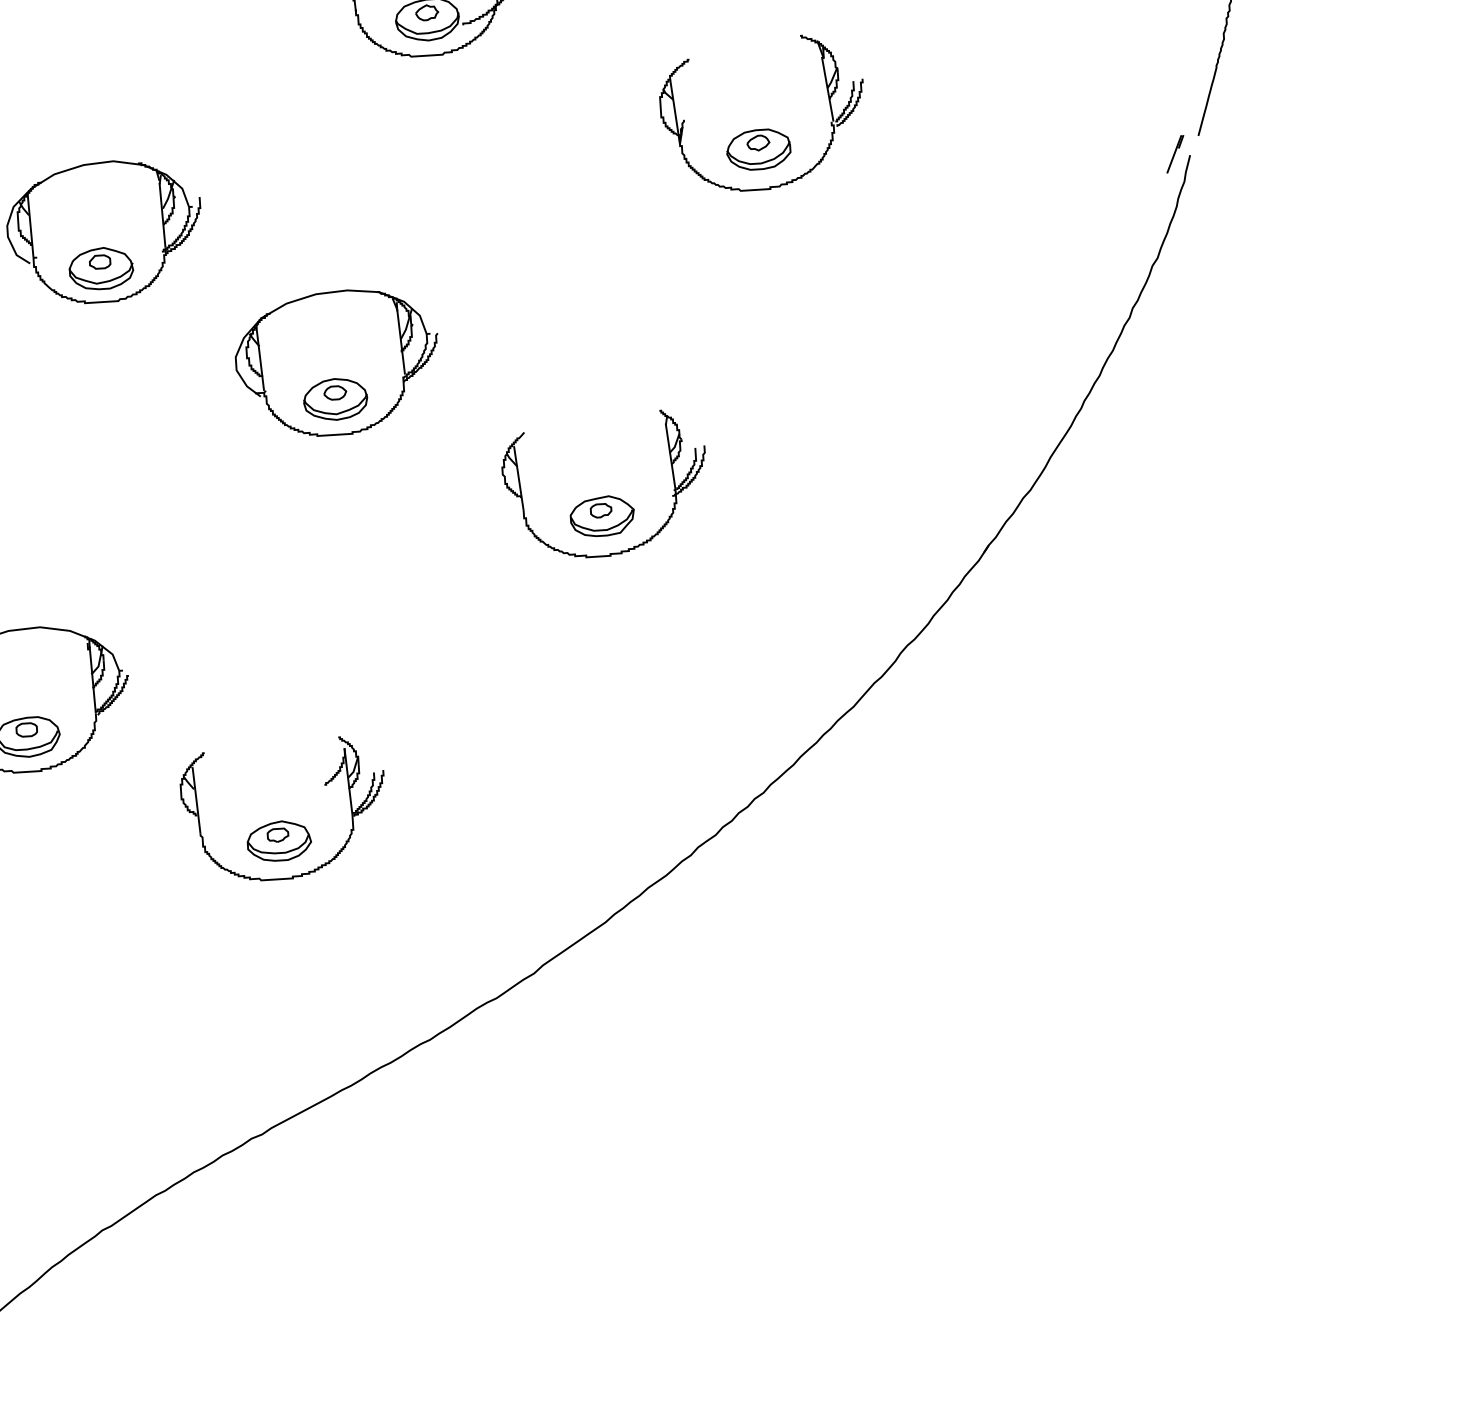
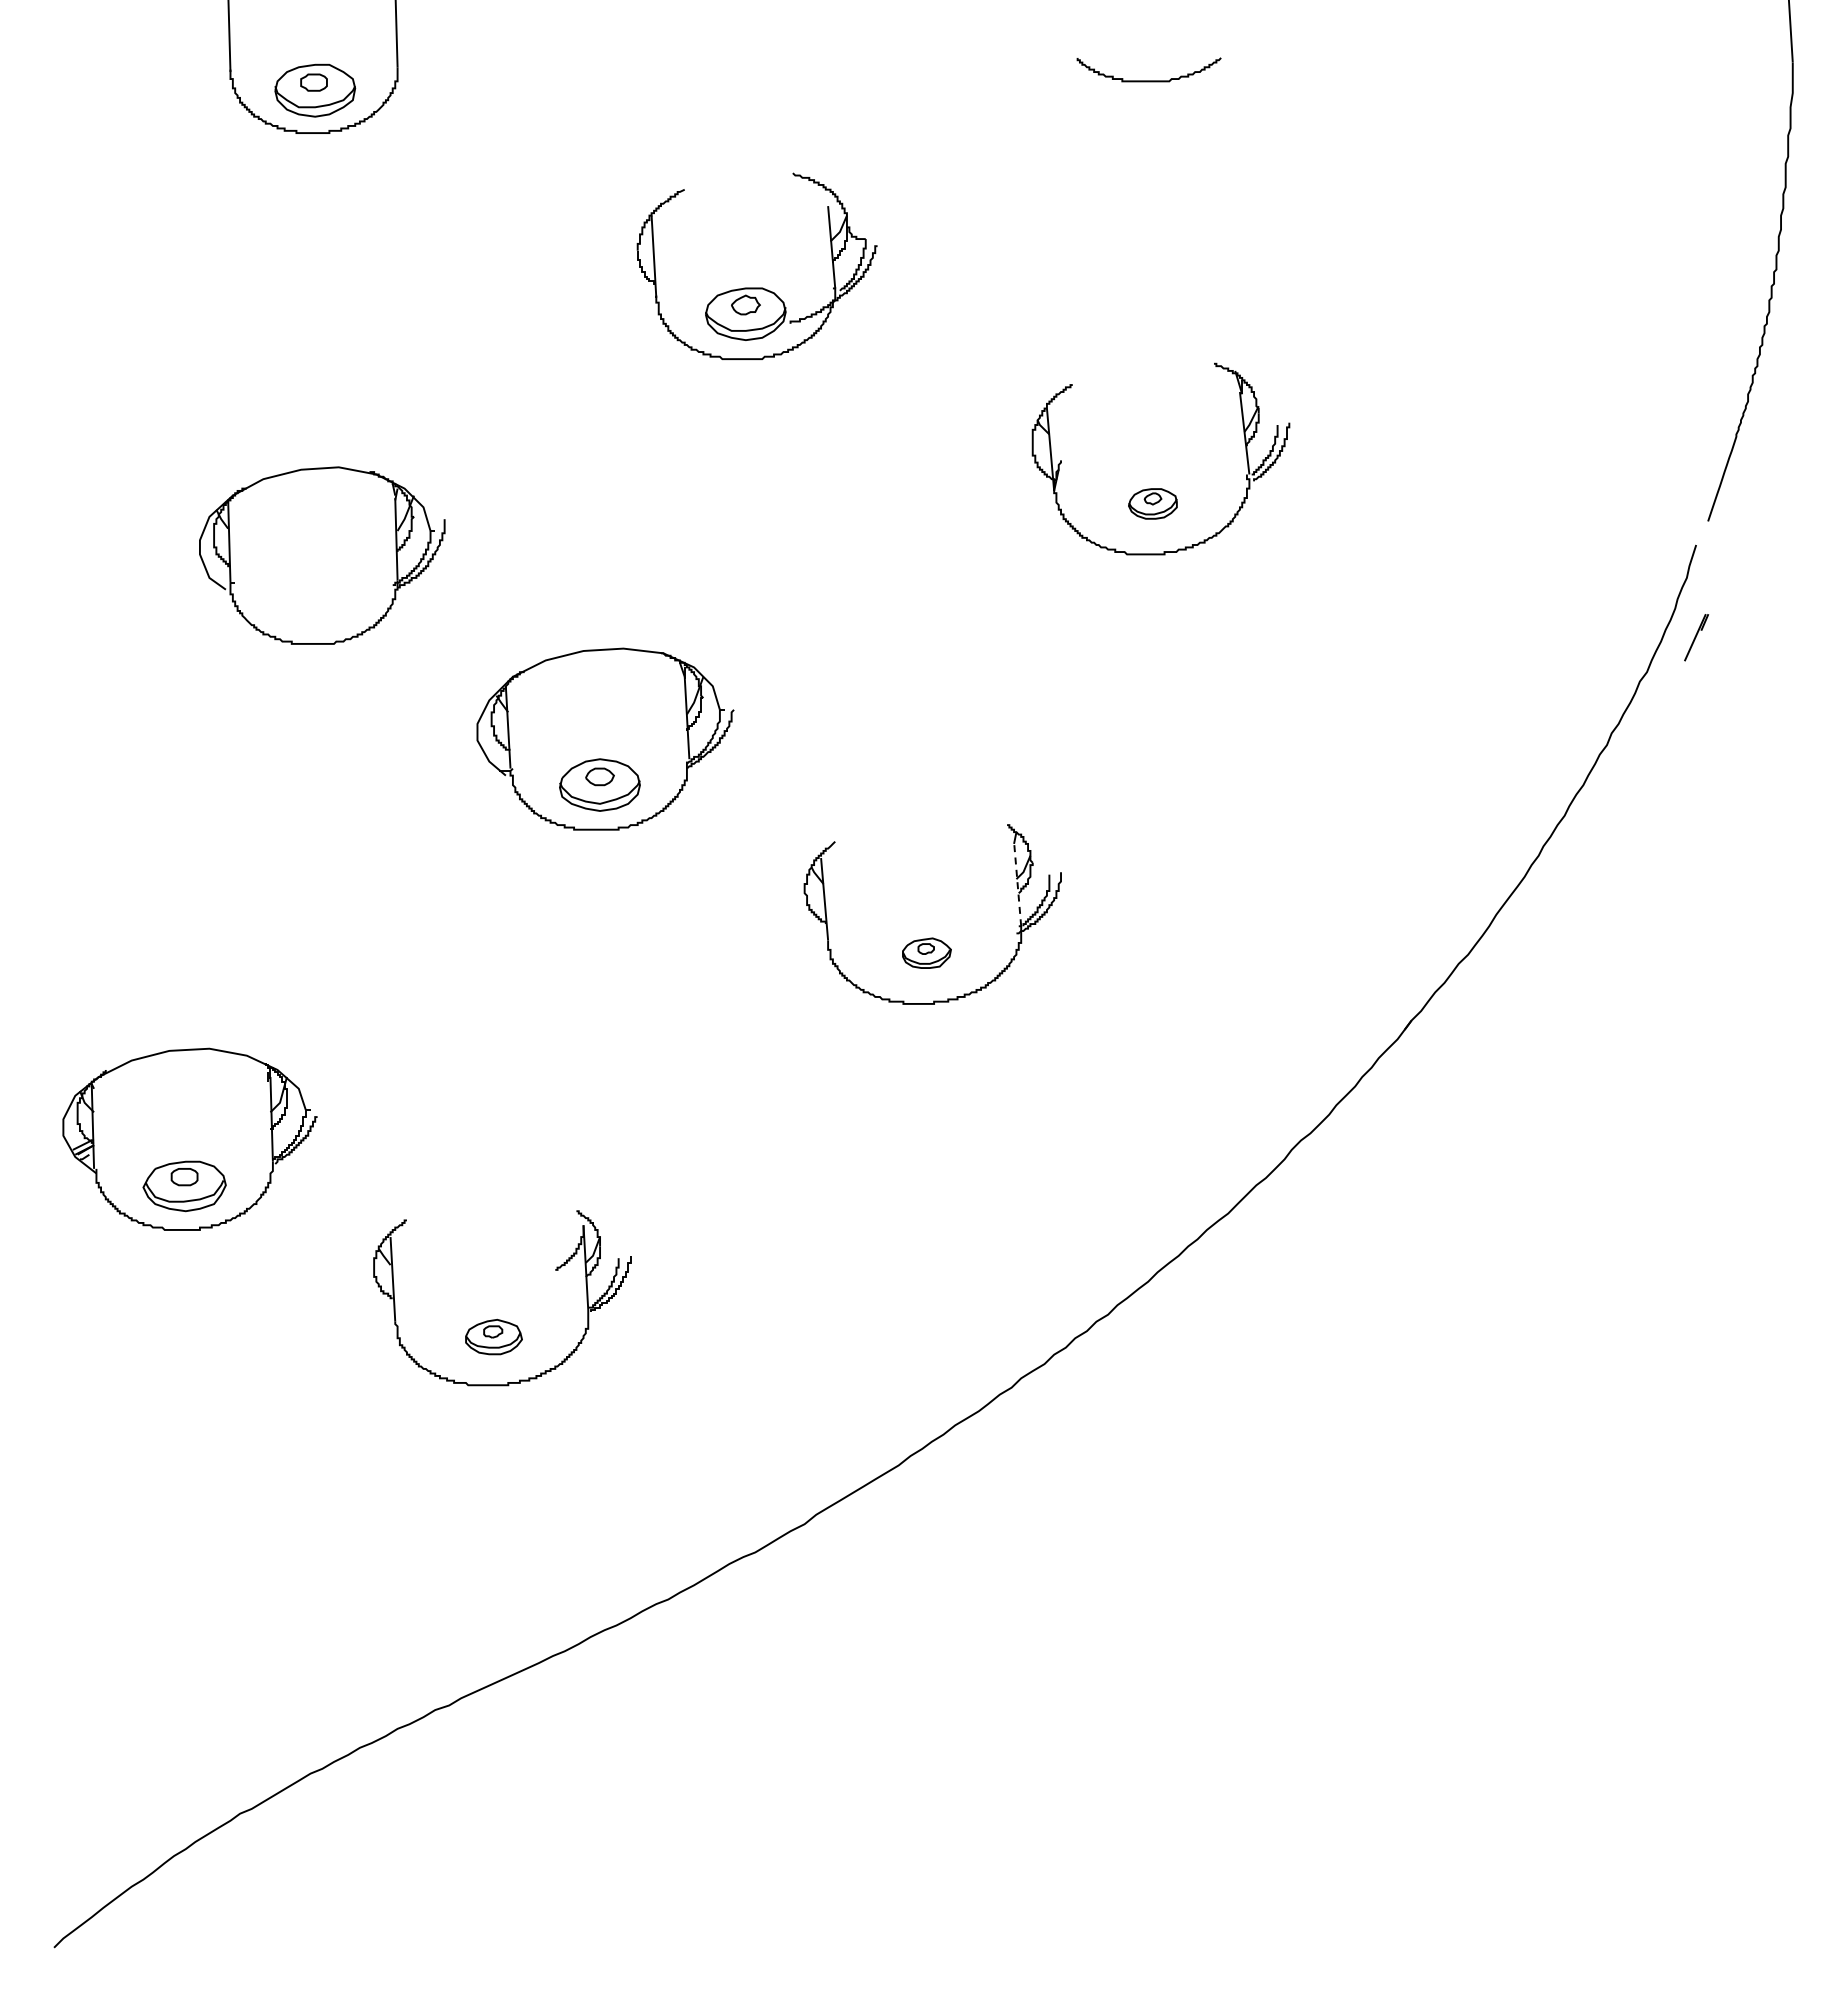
part: (758, 149) -> (1152, 503), size x0.6
part: (1175, 154) -> (1696, 637), moved
part: (101, 268) -> (315, 601), removed
line: (670, 456) -> (1017, 883), solid -> dashed
part: (602, 515) -> (926, 952), size x0.6
part: (278, 840) -> (493, 1336), size x0.7

